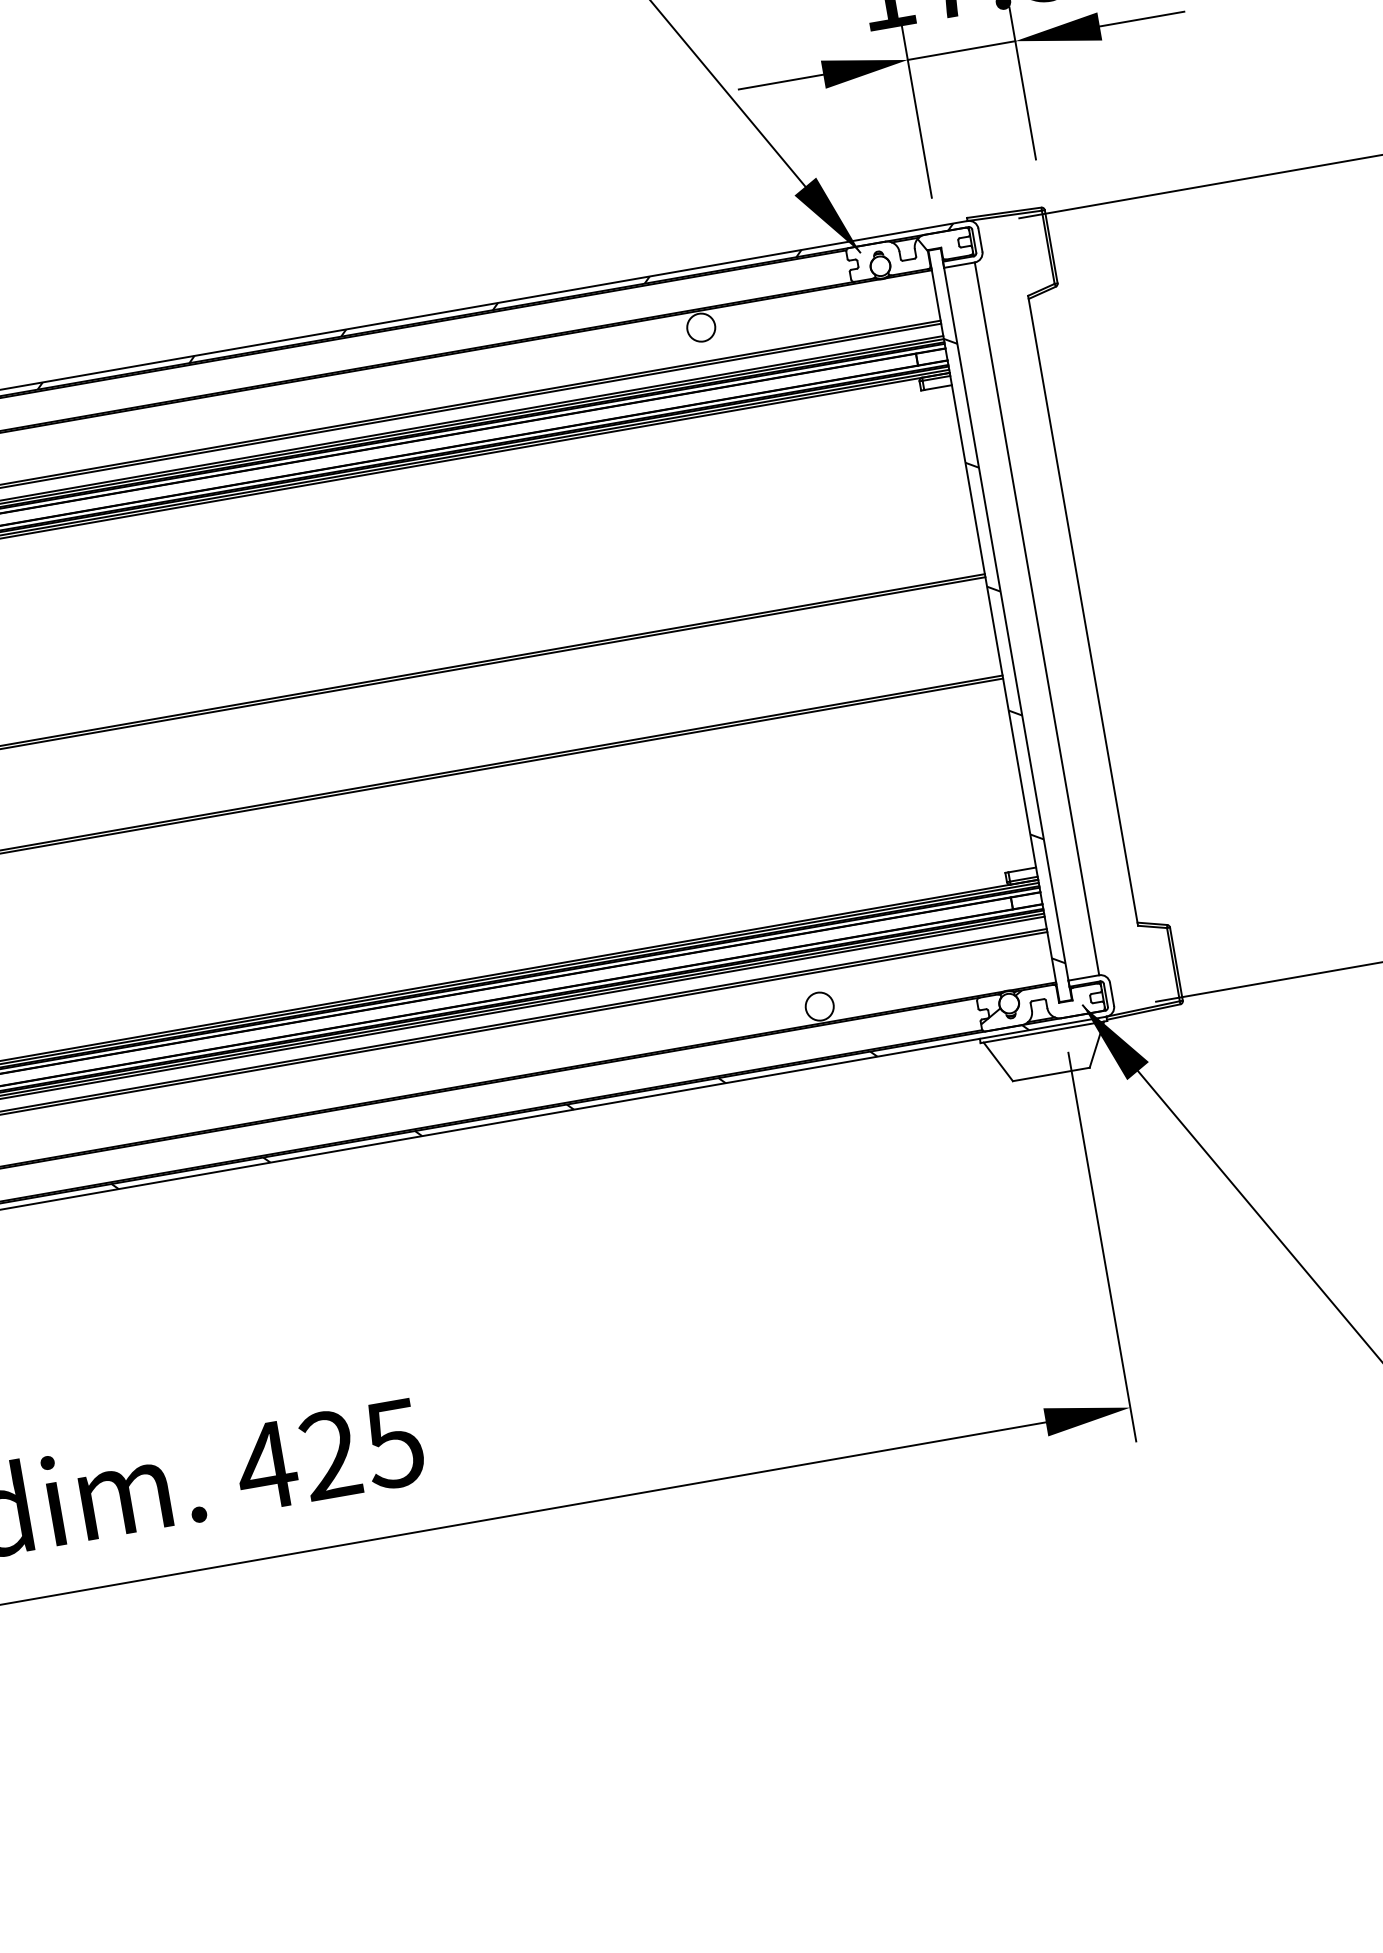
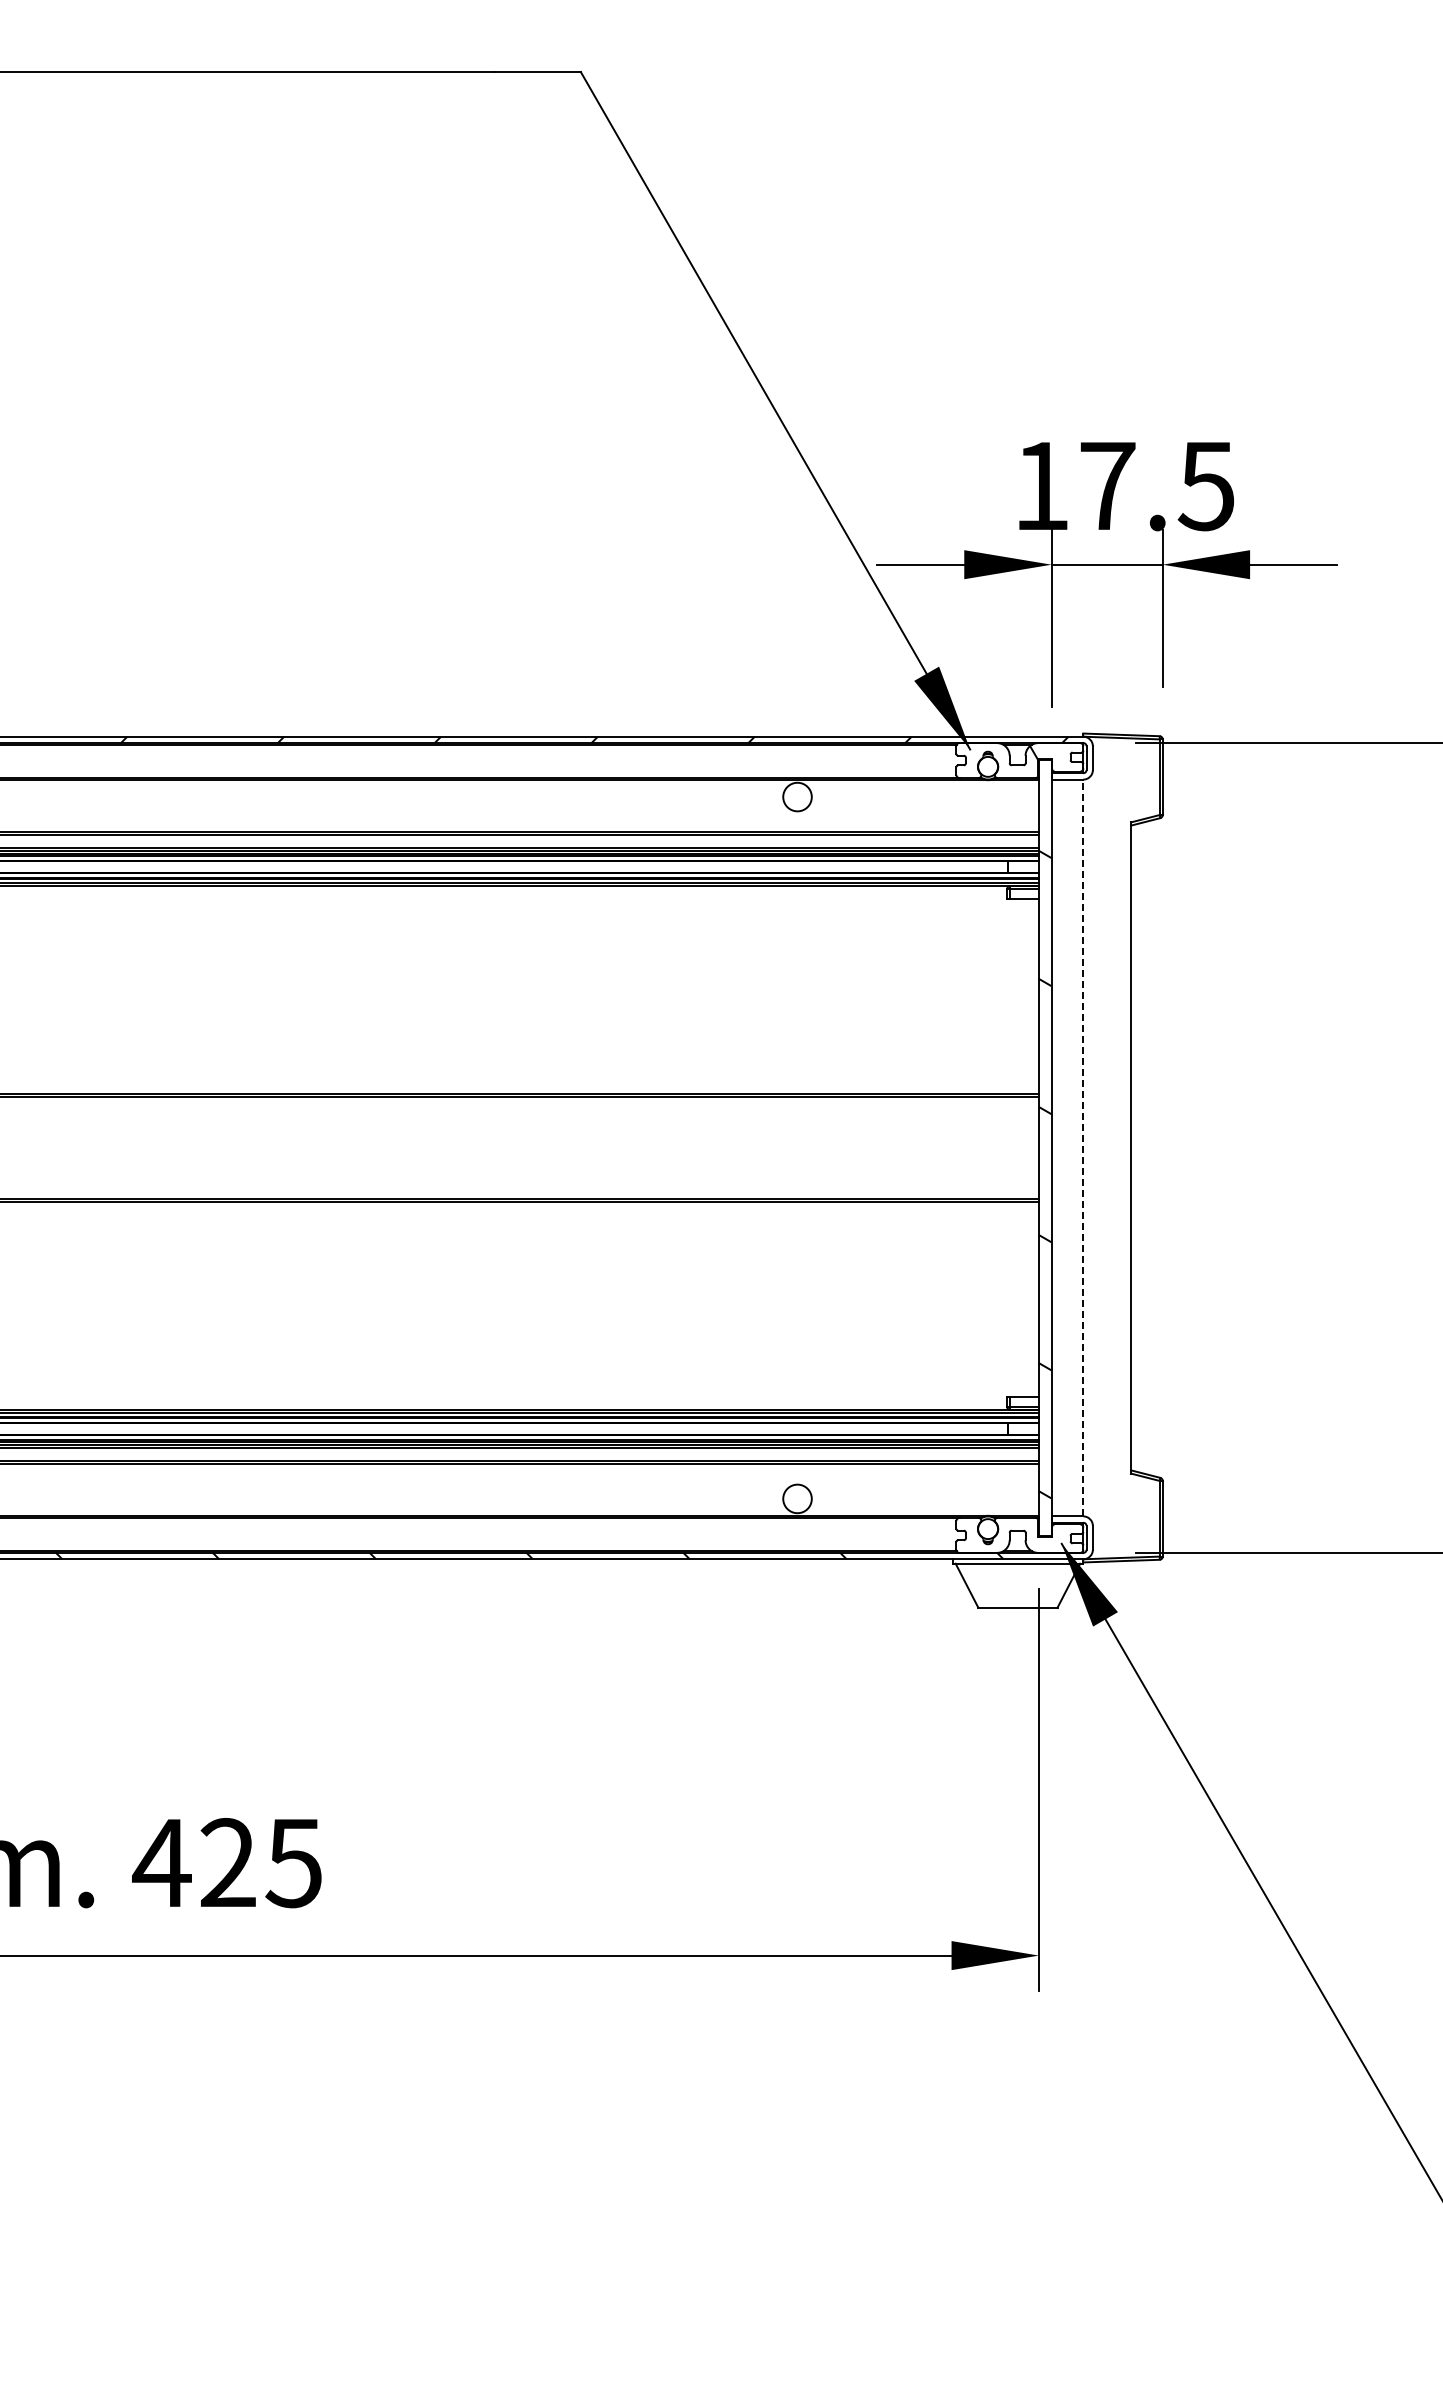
line: (1037, 618) -> (1083, 1147), solid -> dashed
hatch: (1001, 1007) -> (979, 1531), removed

